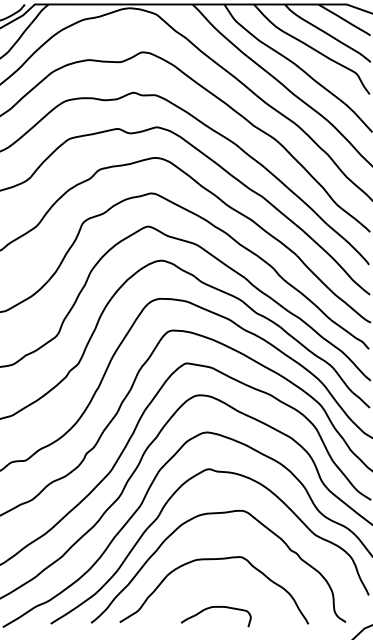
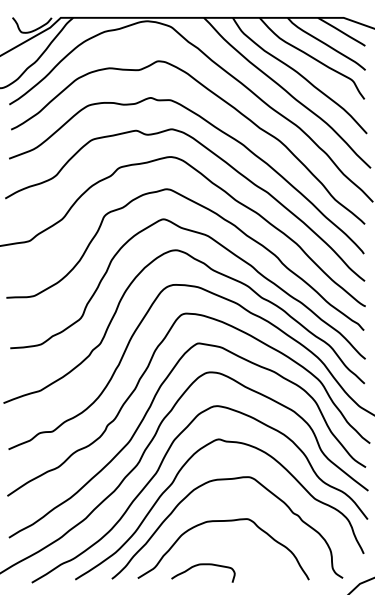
curve: (216, 608) -> (203, 565), moved

